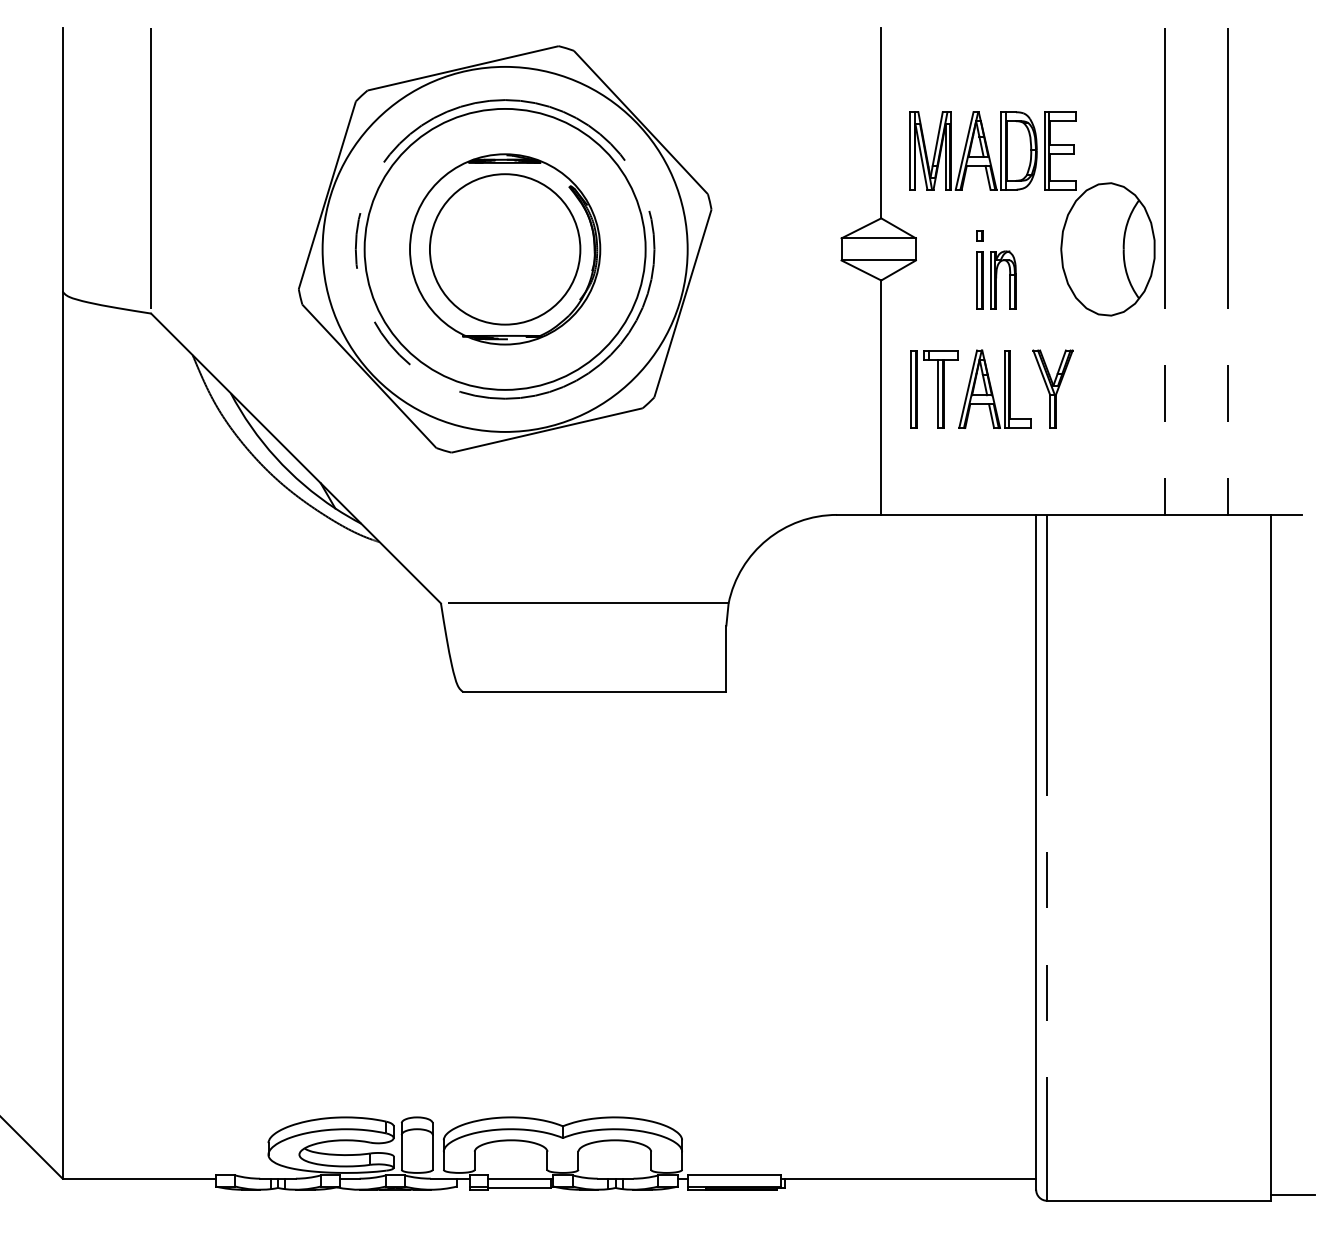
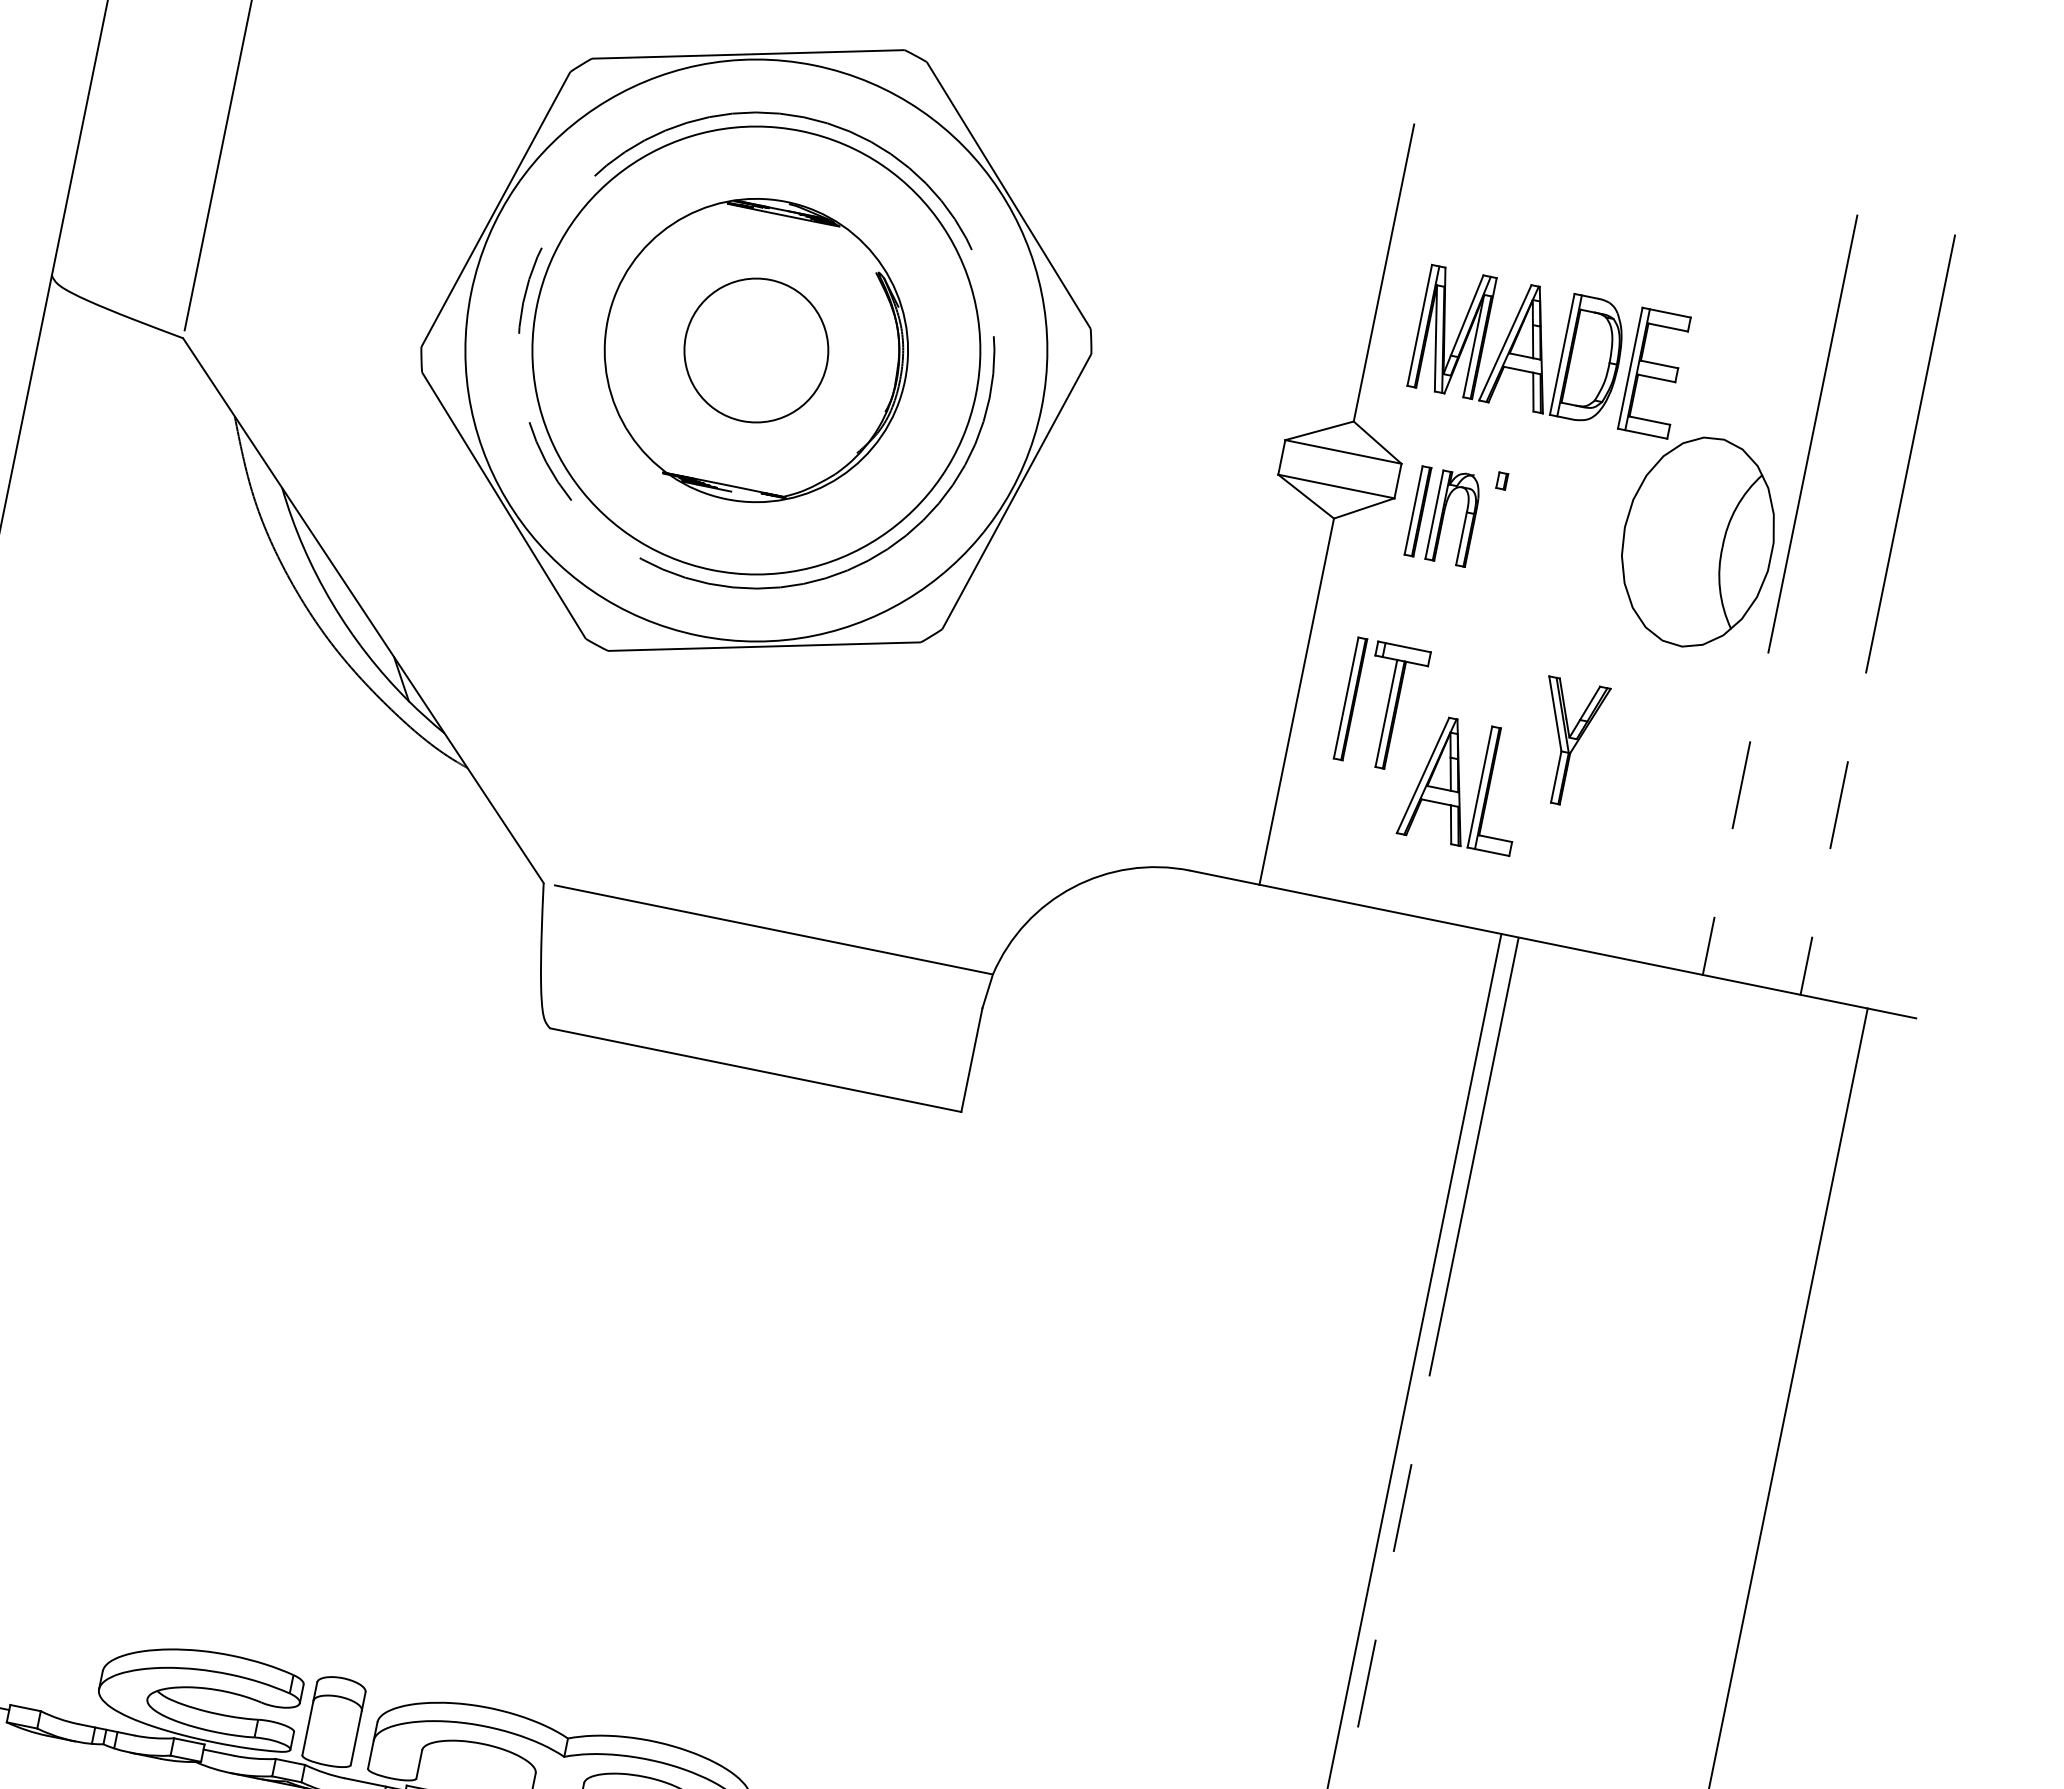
circle: (504, 249) -> (755, 350), size x0.6
part: (996, 279) -> (1444, 514), moved
part: (994, 388) -> (1464, 782), moved

